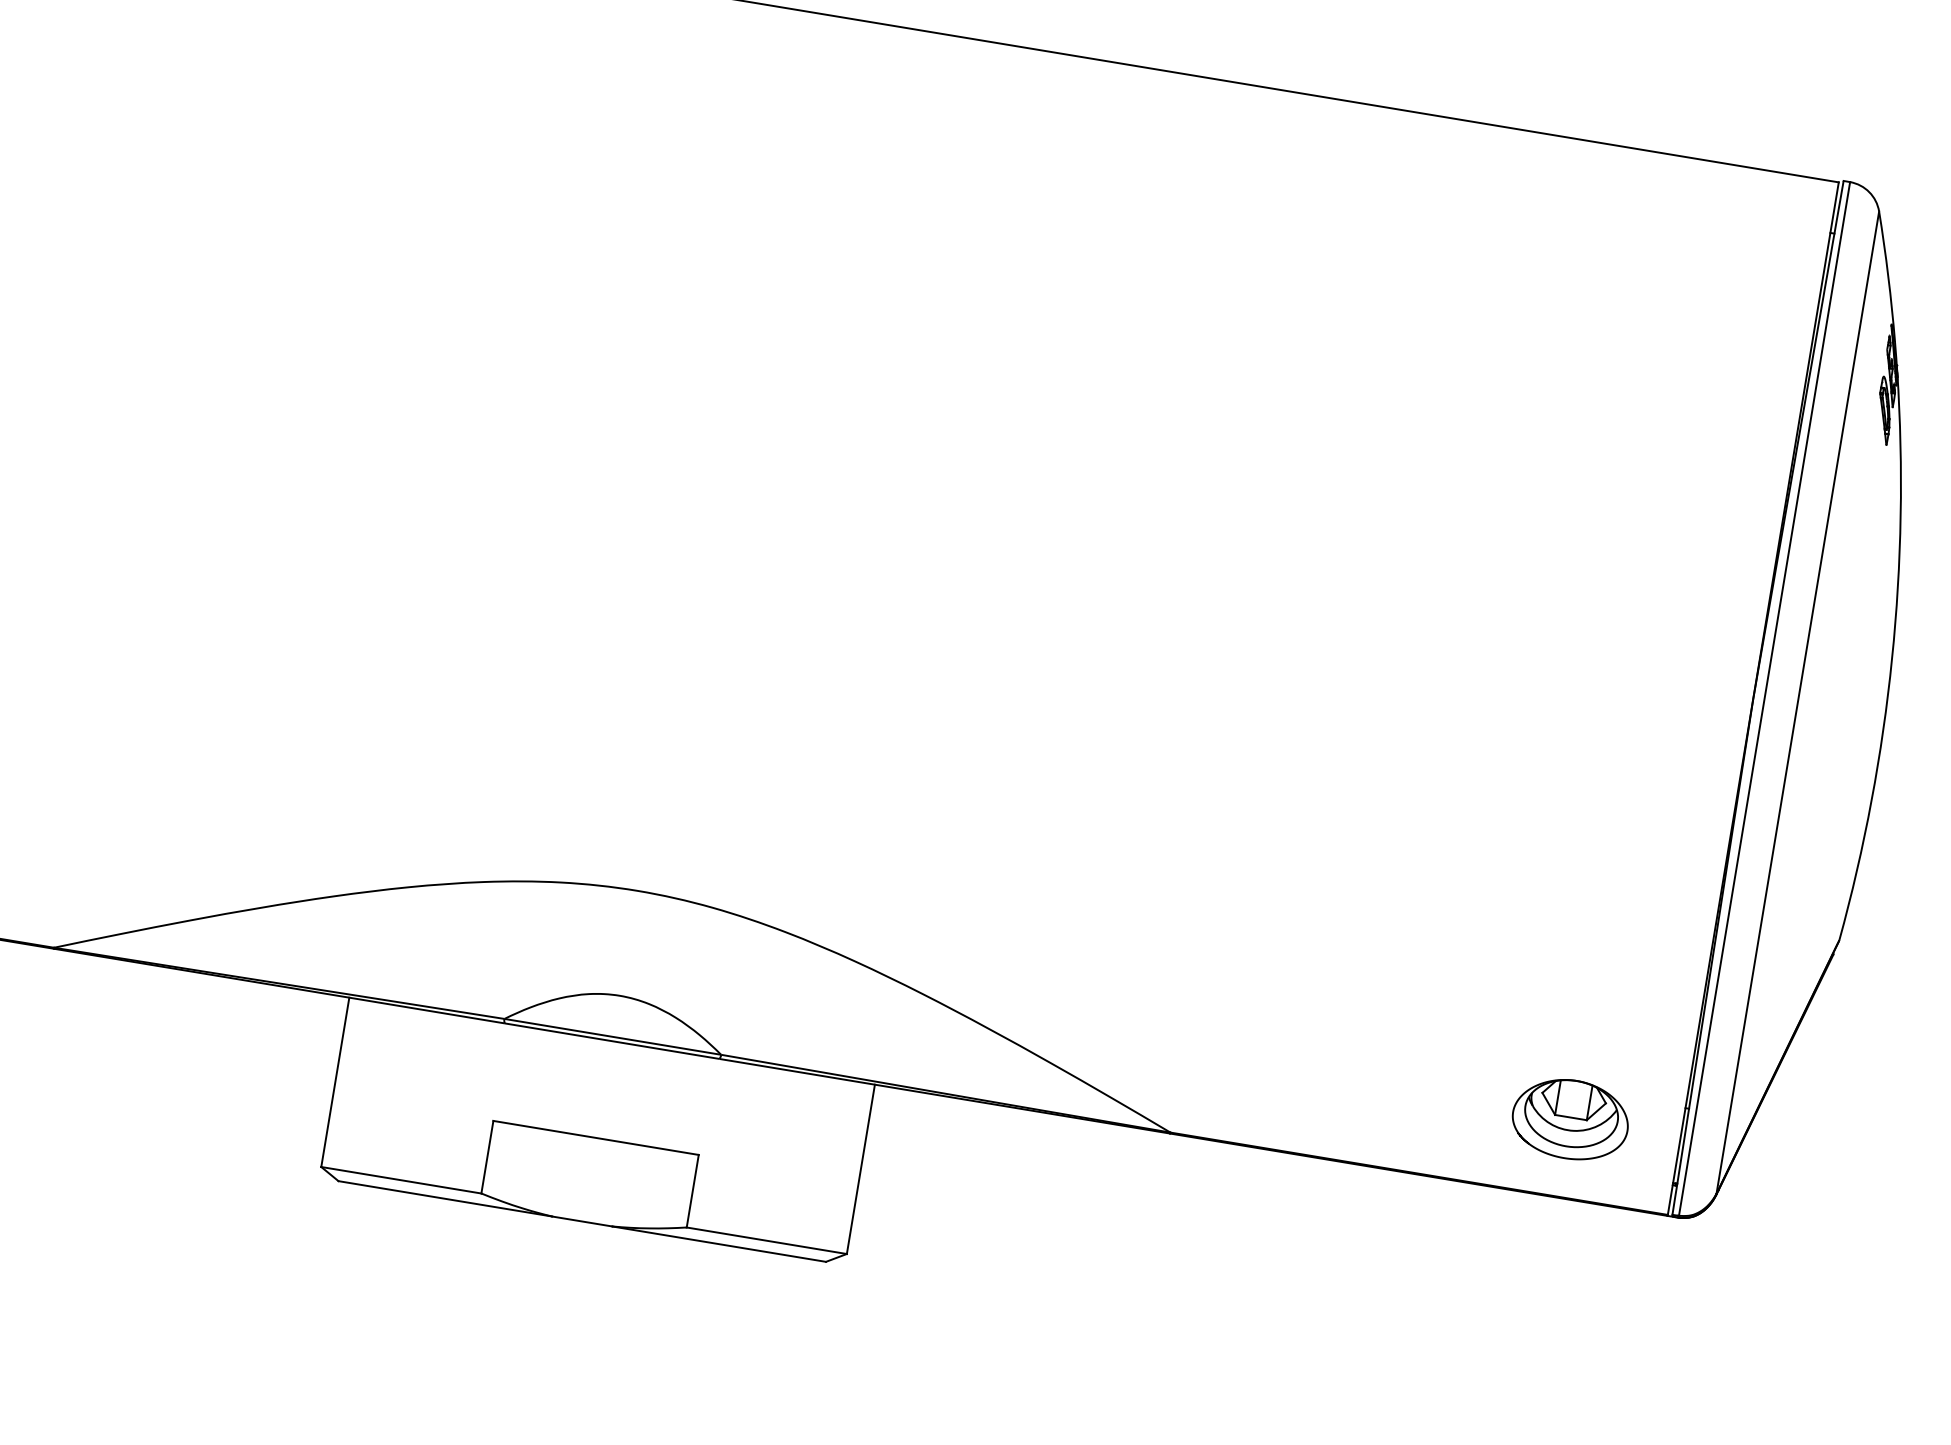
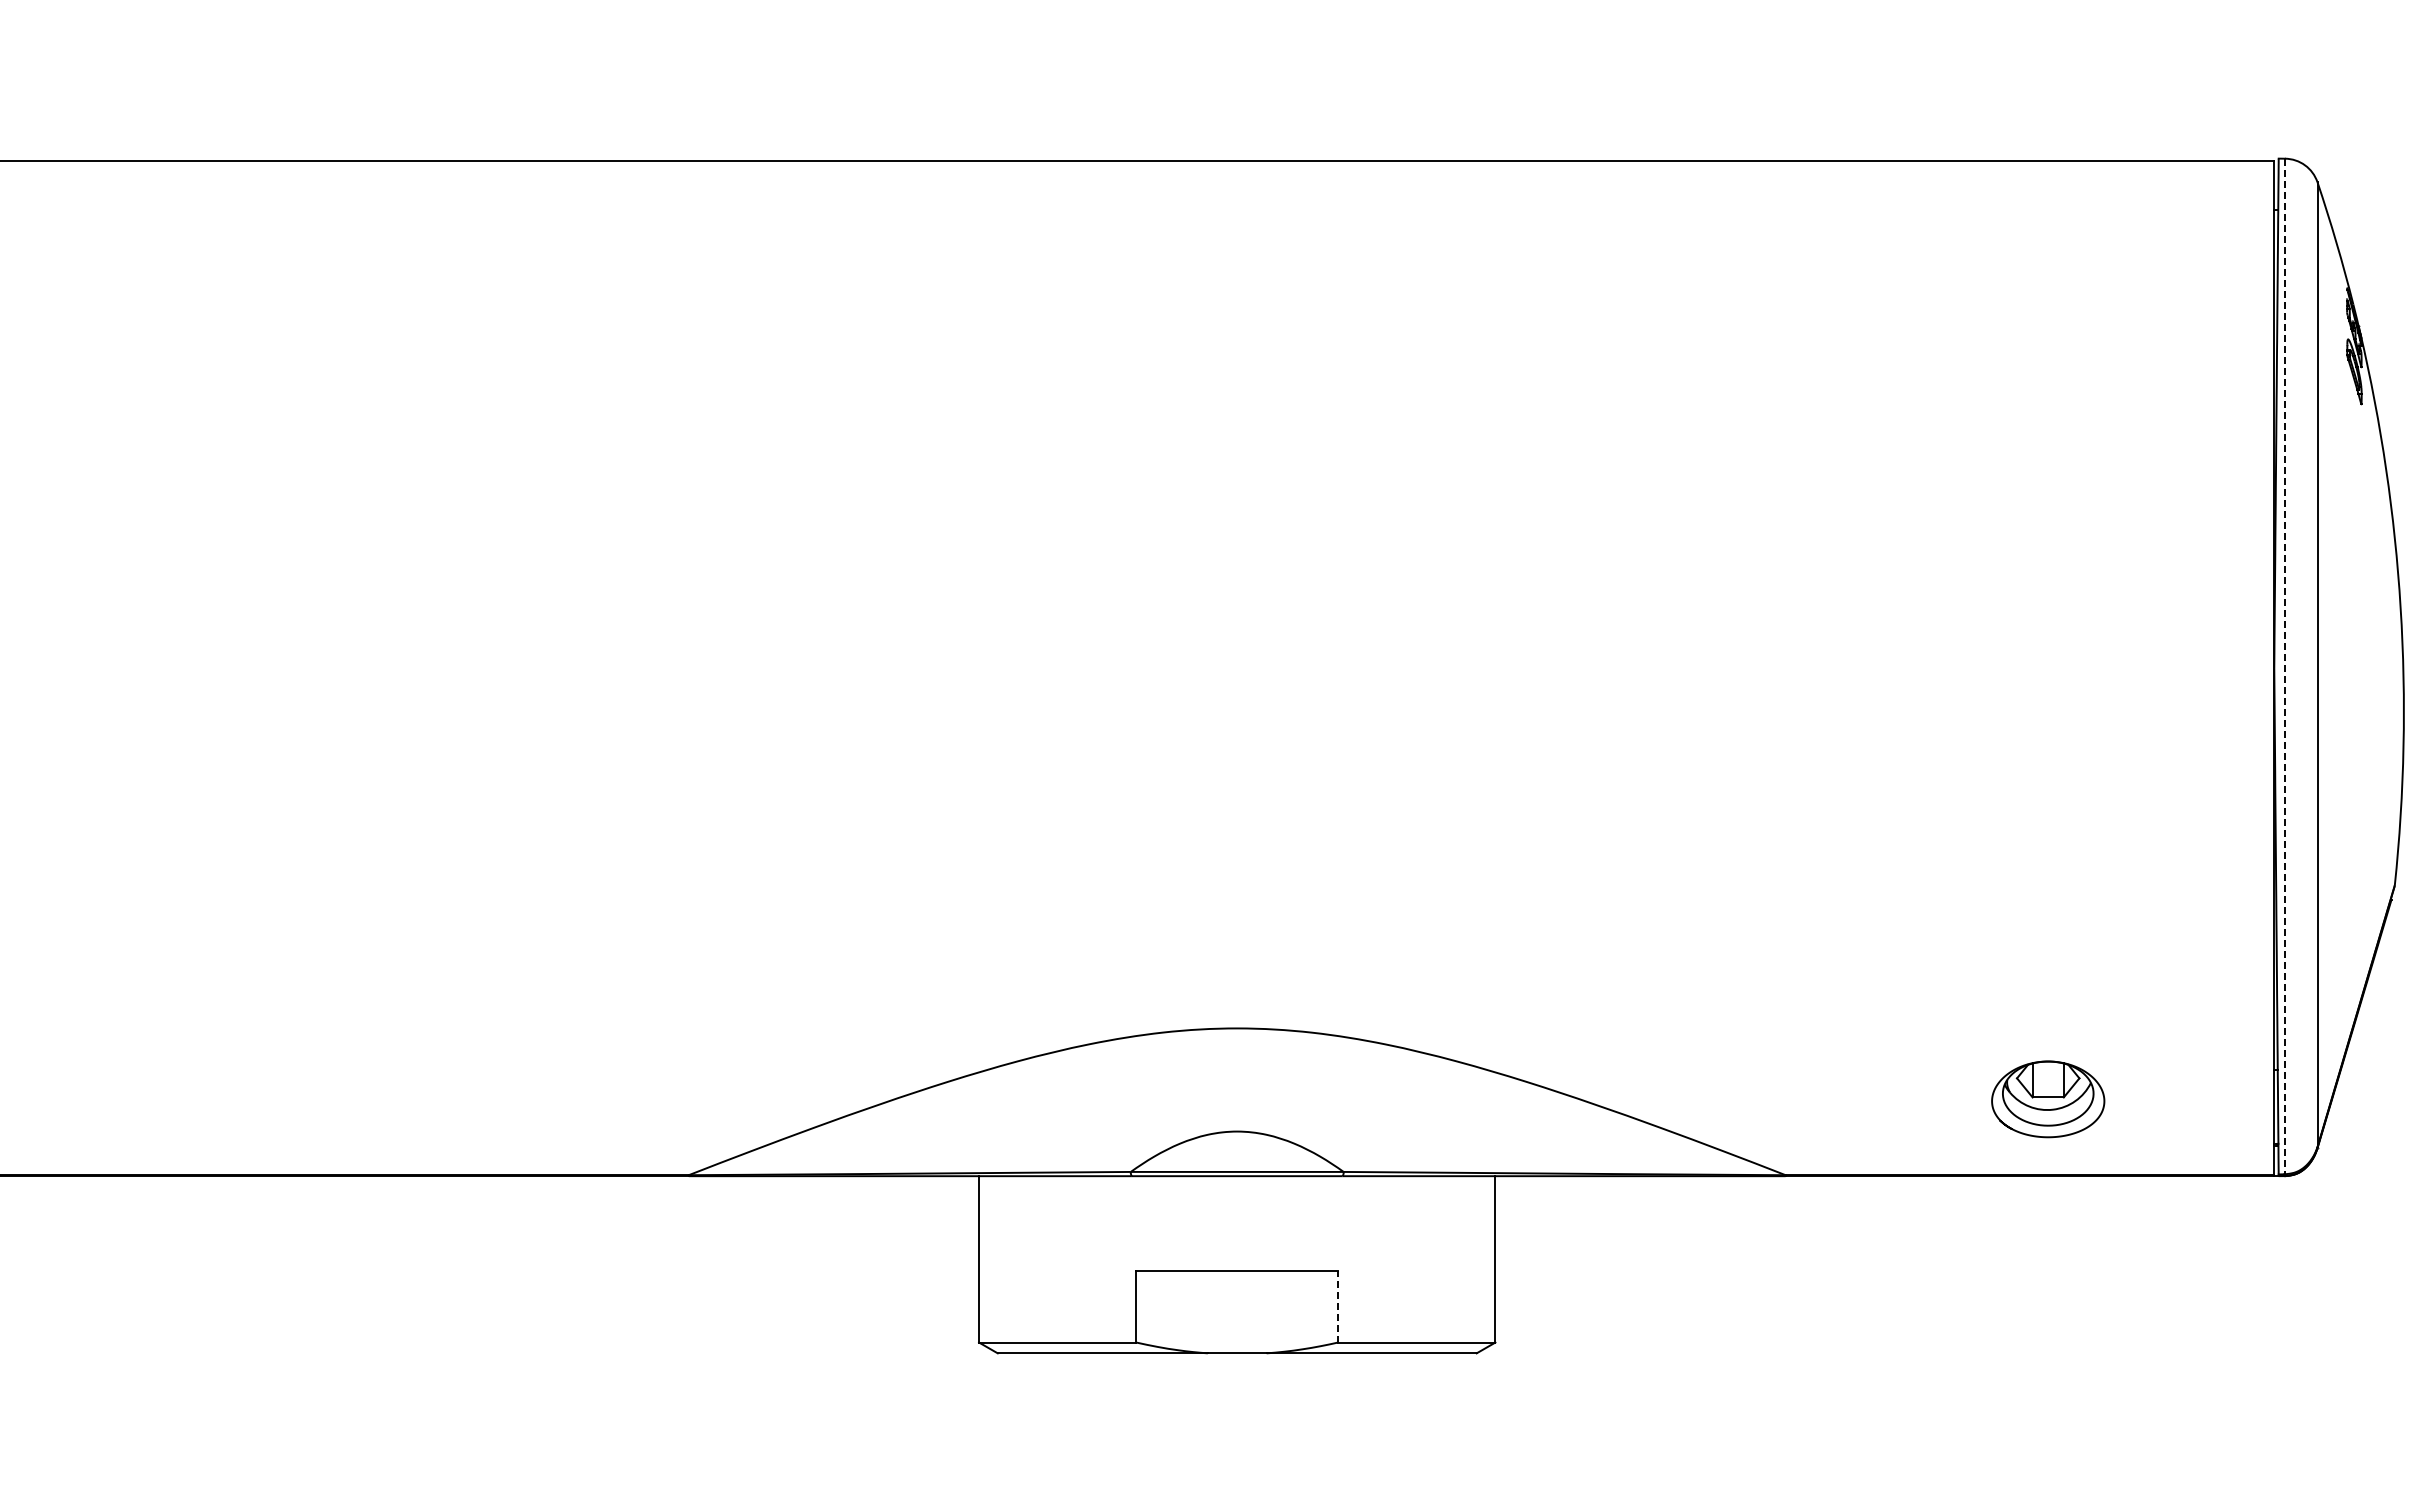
line: (1764, 699) -> (2285, 666), solid -> dashed
part: (1570, 1119) -> (2048, 1099), moved
line: (693, 1190) -> (1338, 1306), solid -> dashed

